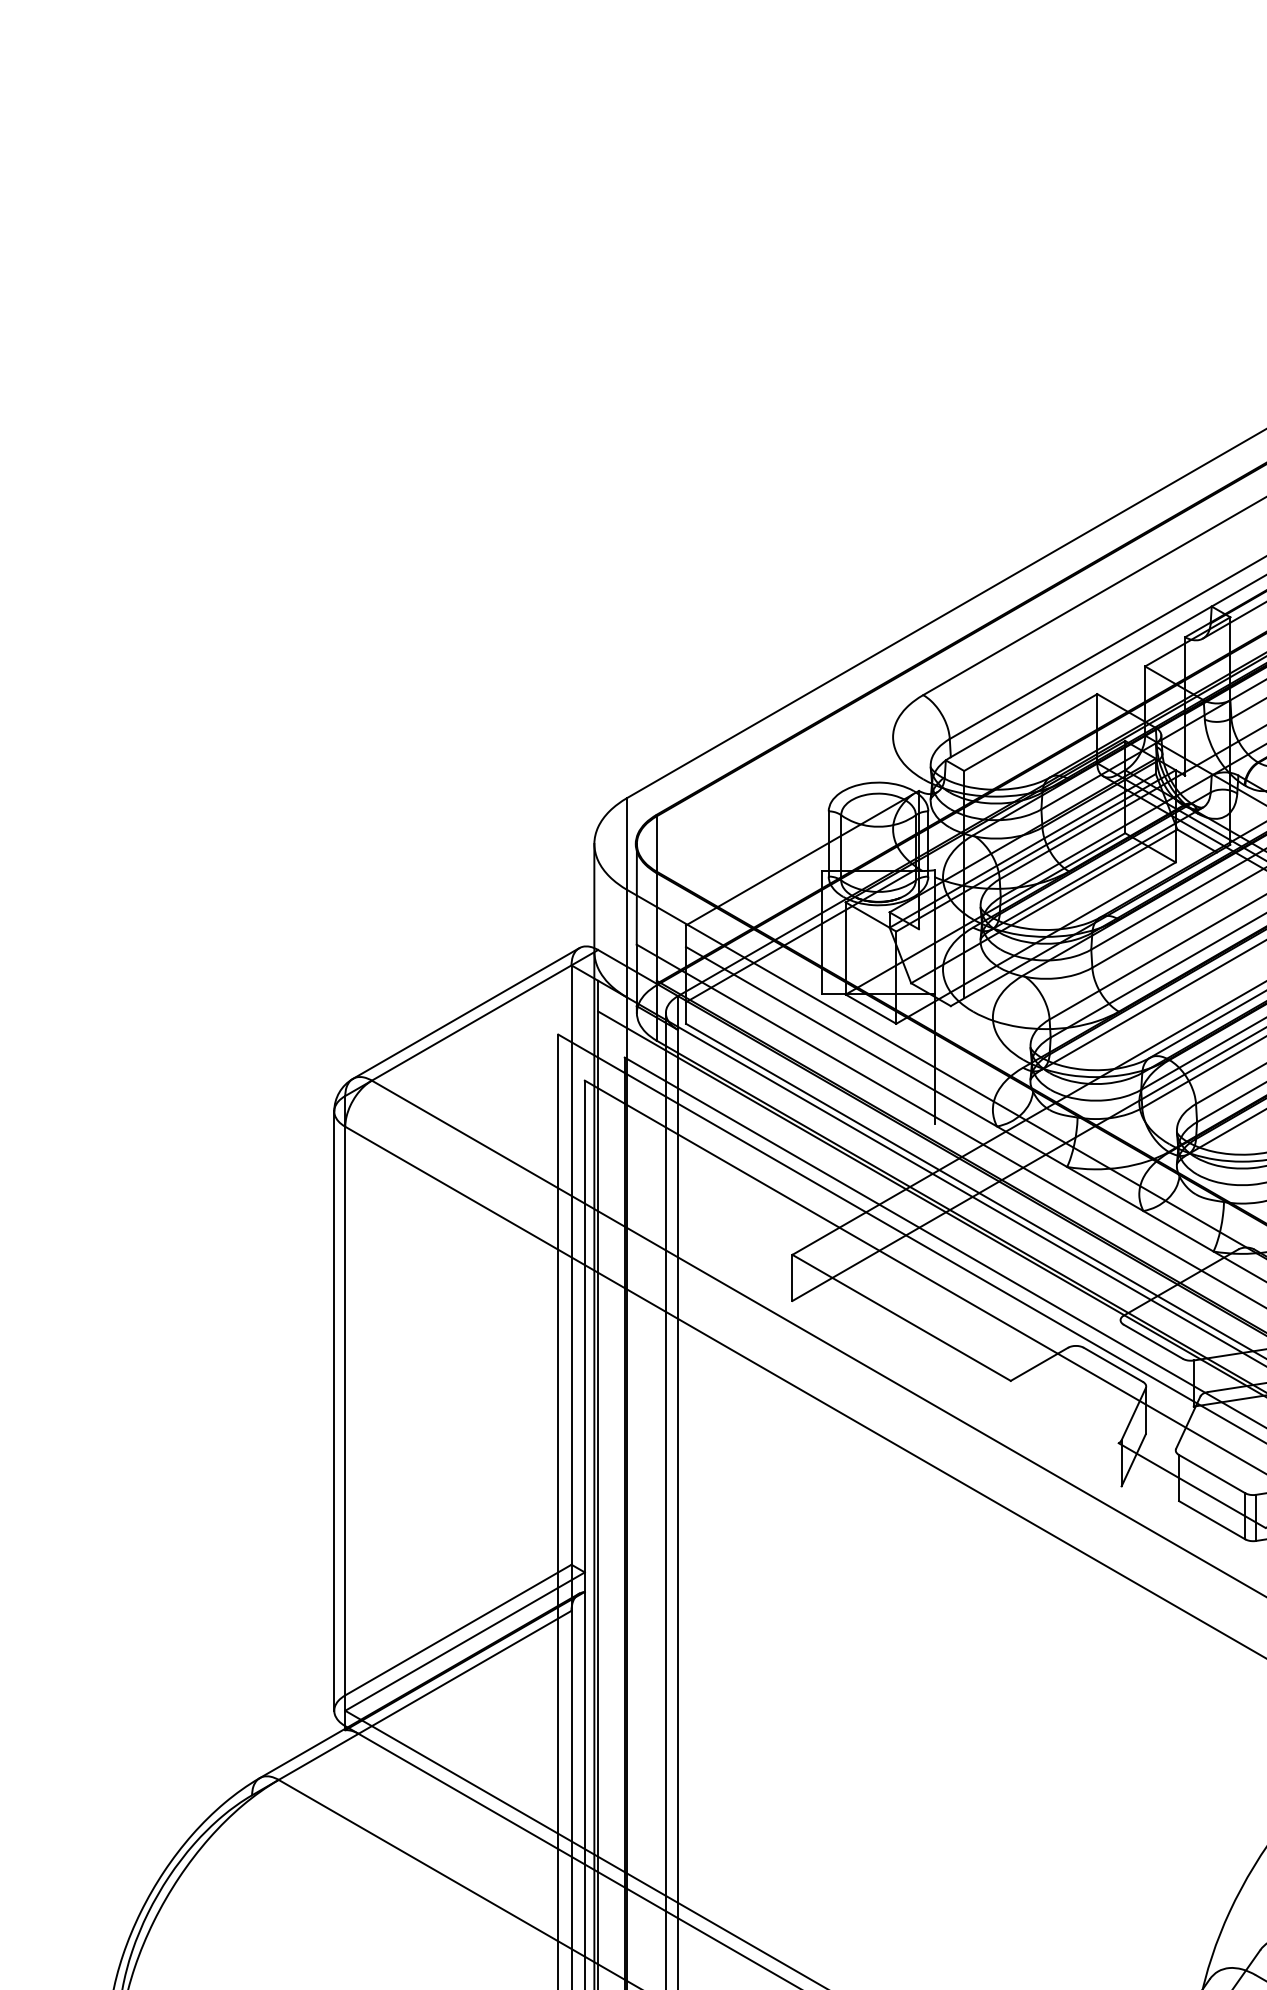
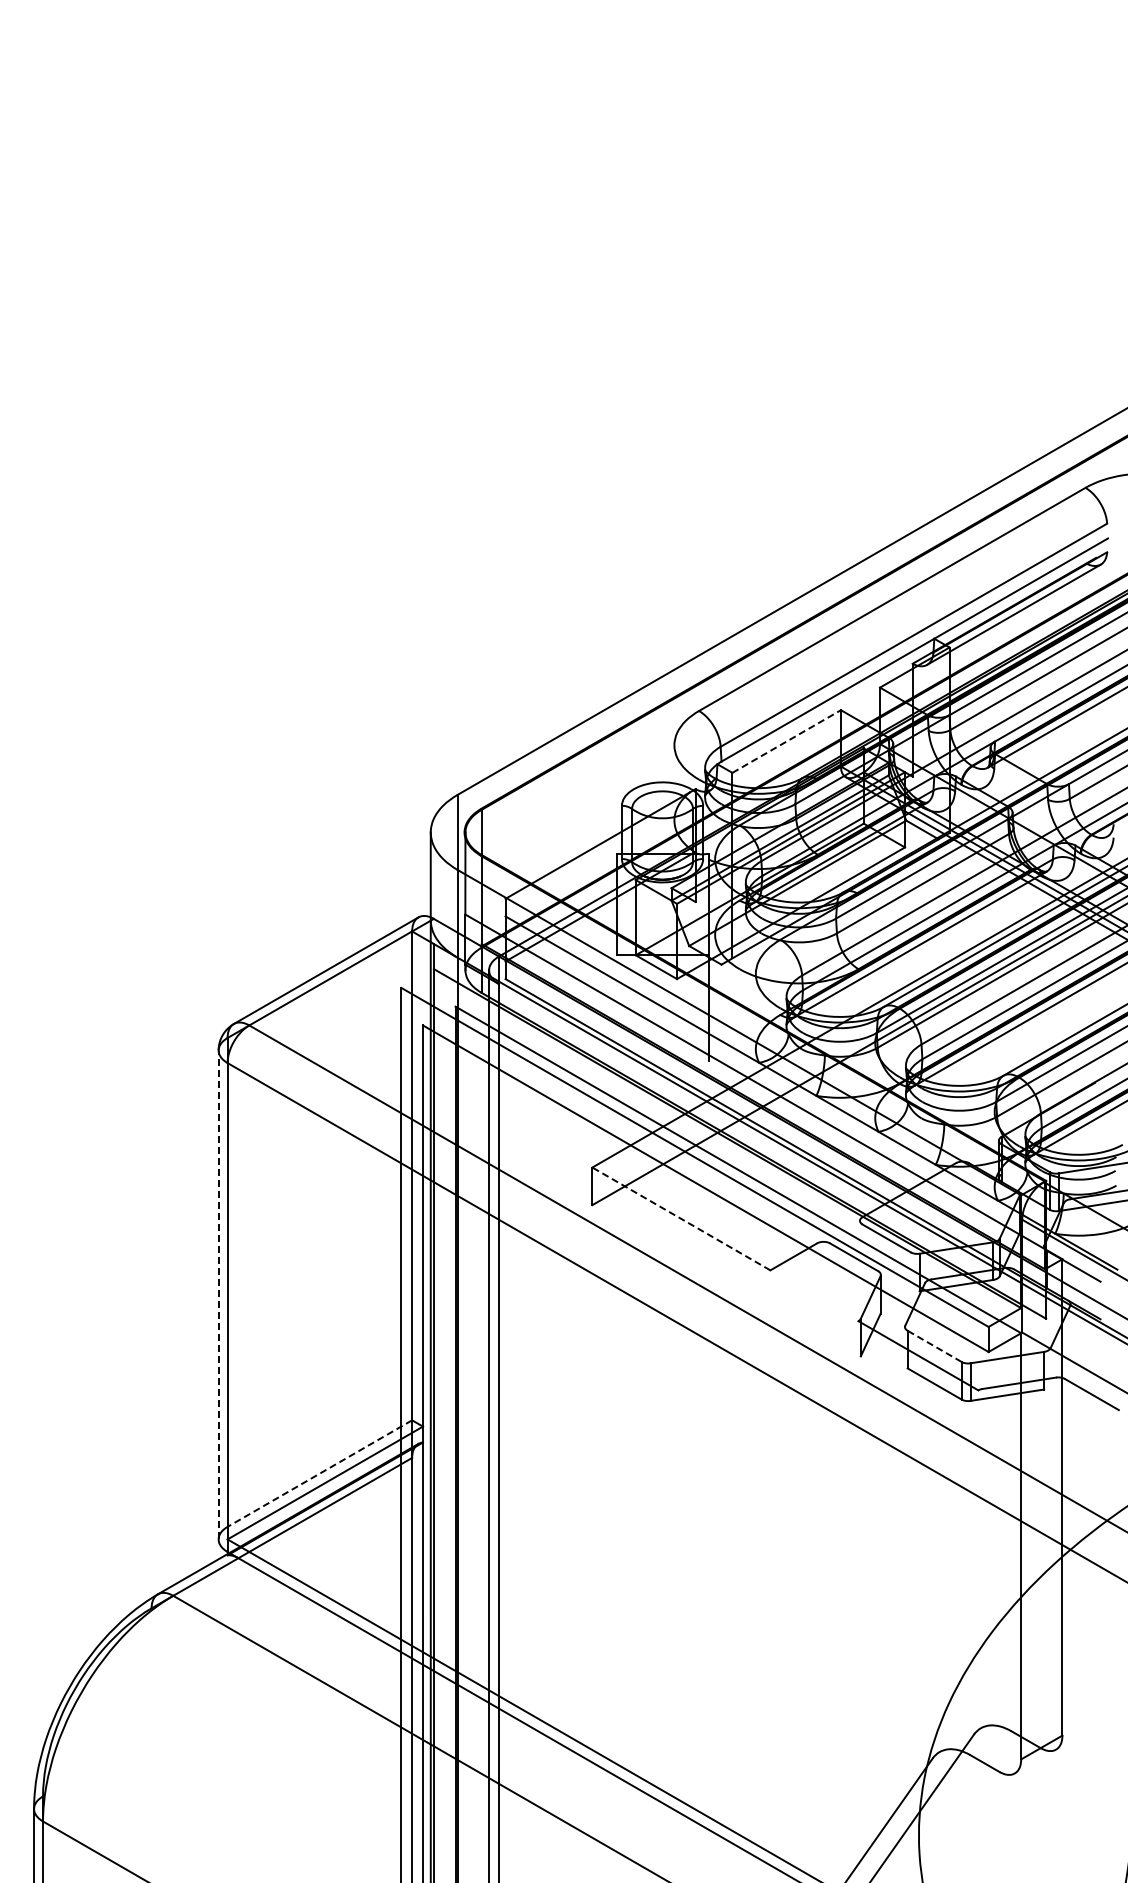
line: (1030, 732) -> (786, 741), solid -> dashed
line: (901, 1317) -> (681, 1218), solid -> dashed
line: (334, 1410) -> (218, 1294), solid -> dashed
line: (1211, 1474) -> (934, 1346), solid -> dashed
line: (457, 1629) -> (319, 1473), solid -> dashed

